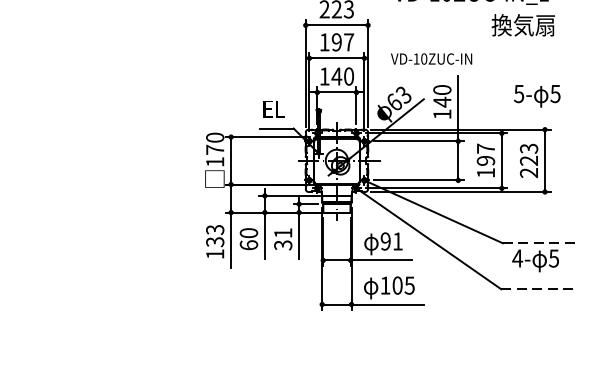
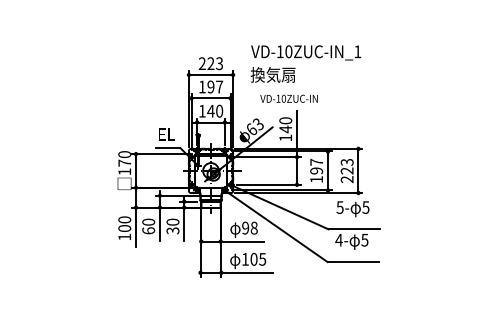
text: (522, 24) -> (272, 74), moved
text: (430, 58) -> (288, 98), moved
text: (536, 96) -> (352, 209), moved
text: (282, 232) -> (172, 221), 31 -> 30
text: (214, 236) -> (124, 224), 133 -> 100
text: (396, 240) -> (253, 227), 91 -> 98
line: (539, 243) -> (354, 229), dashed -> solid
line: (537, 289) -> (353, 262), dashed -> solid

